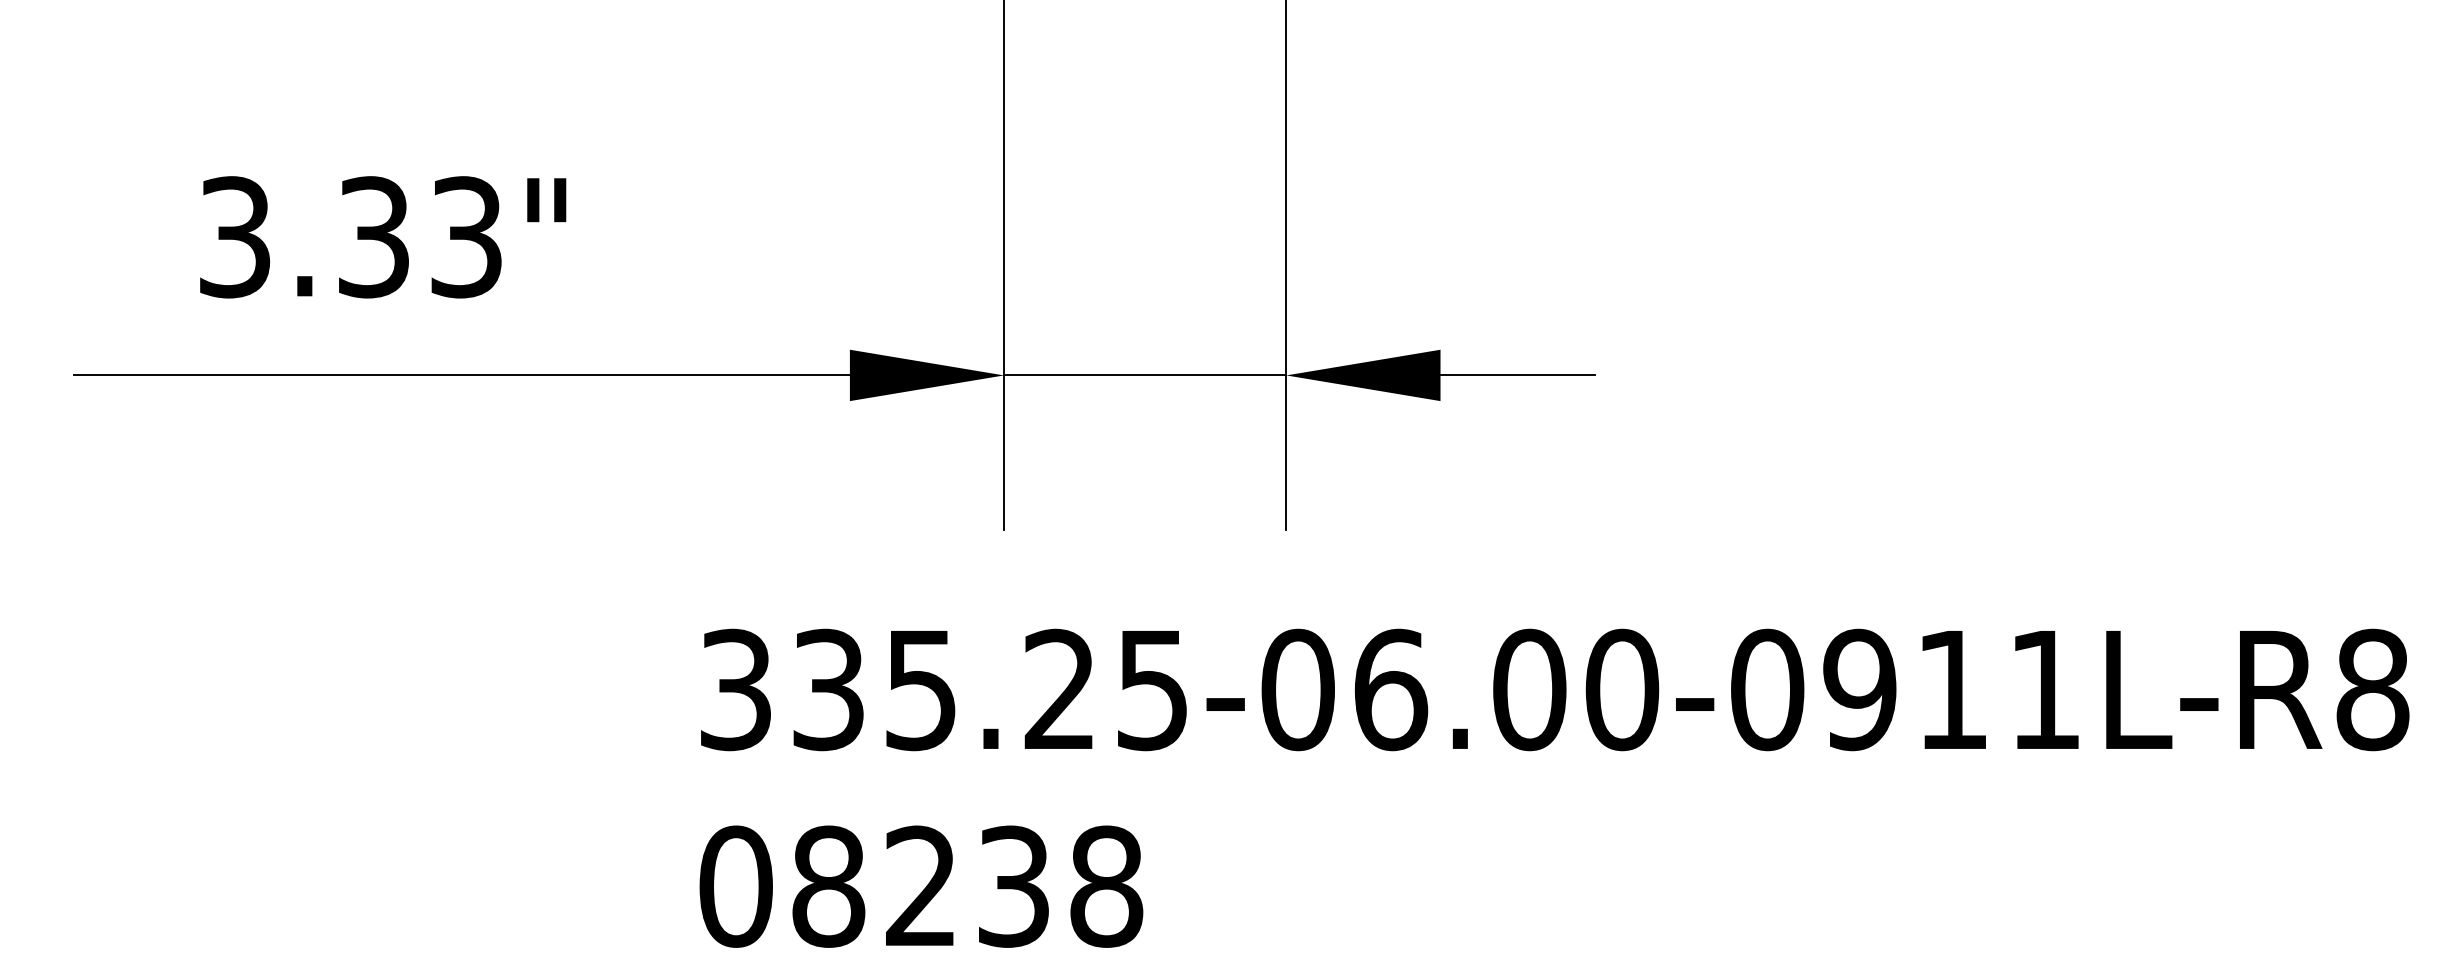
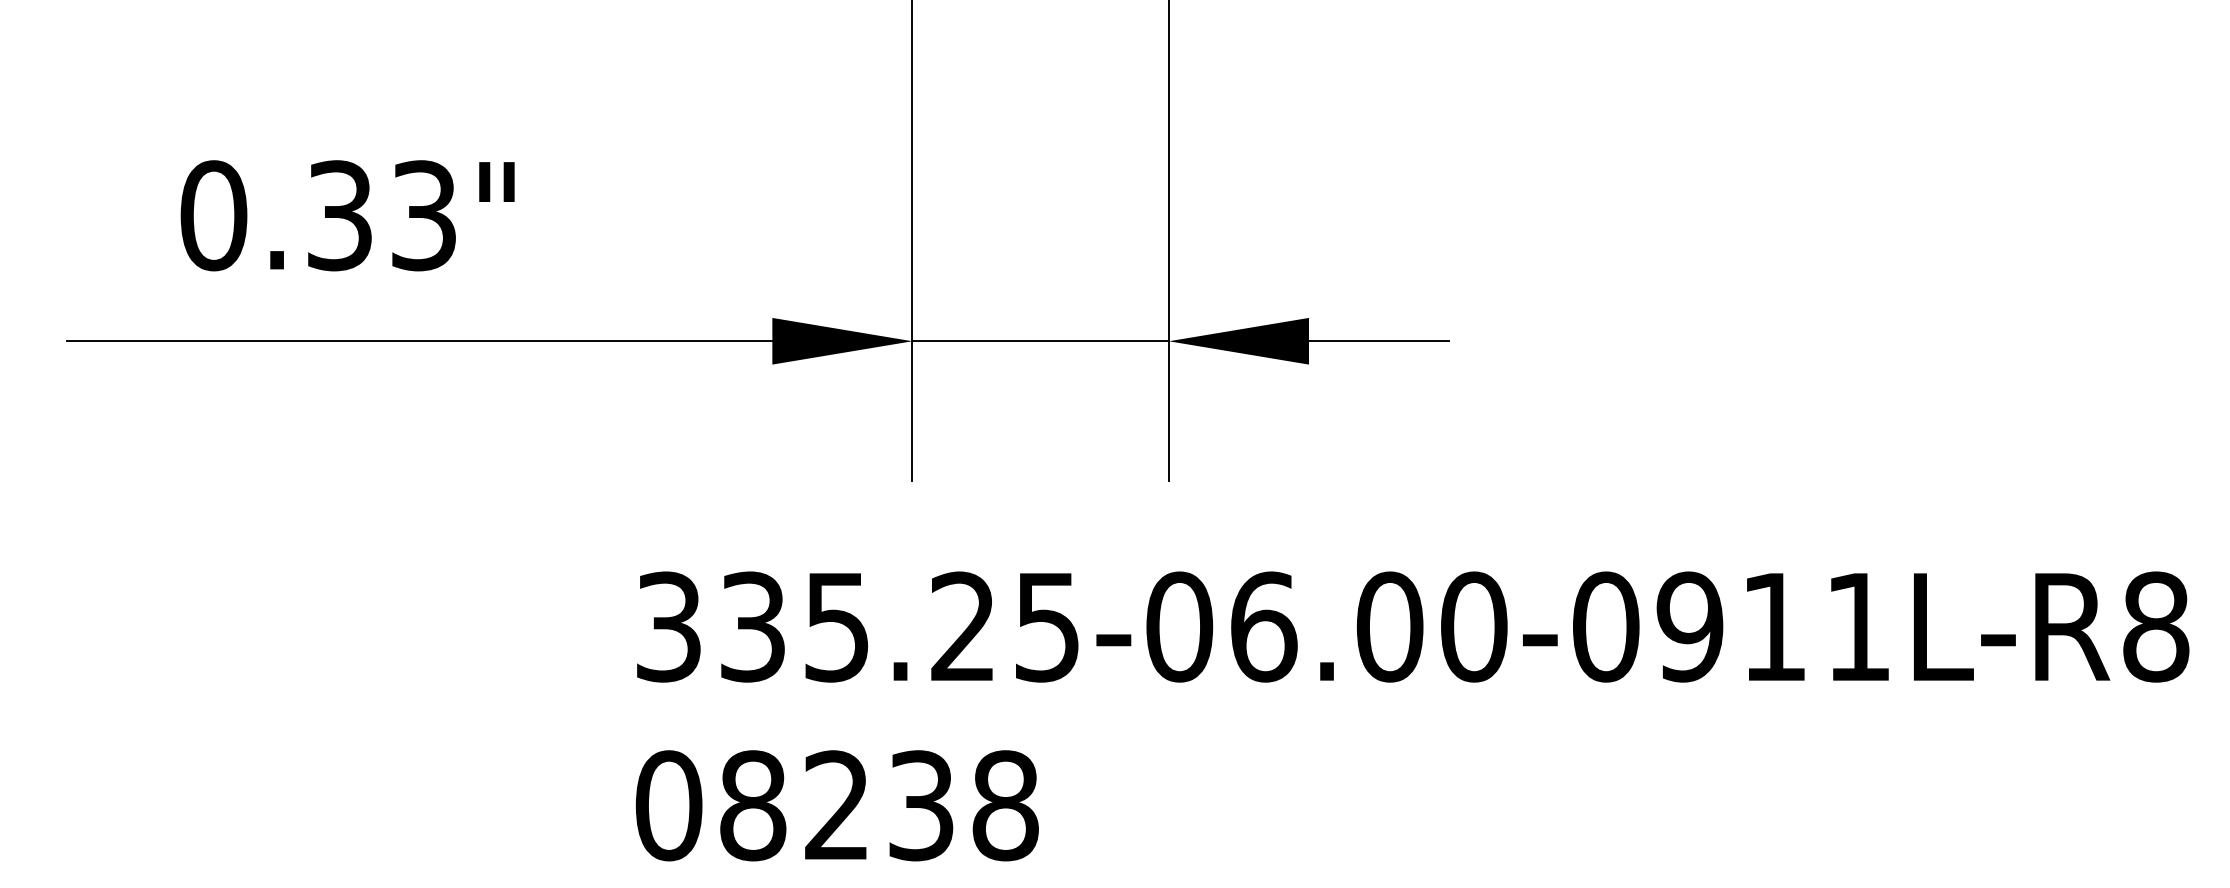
text: (235, 237) -> (214, 215), 3.33" -> 0.33"

